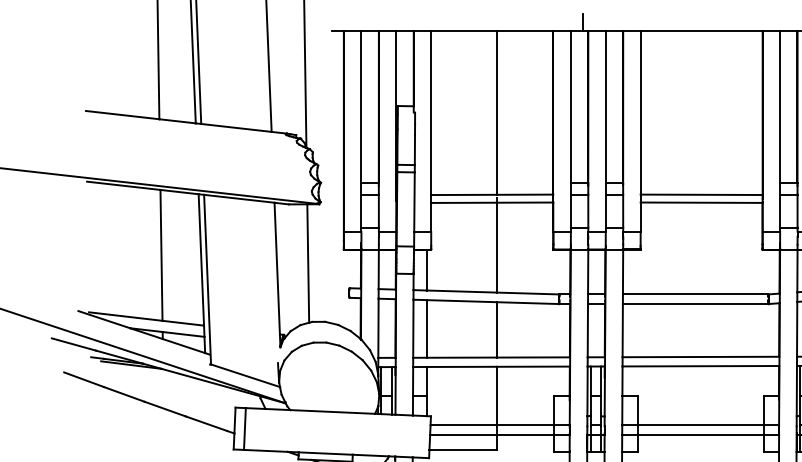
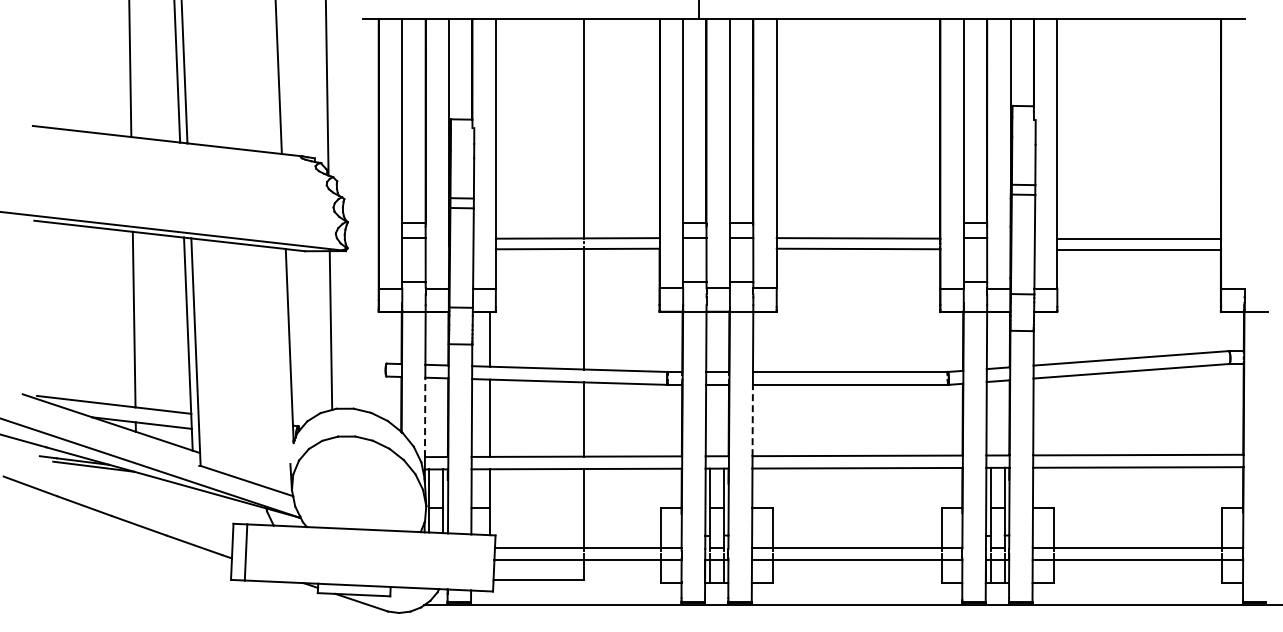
line: (378, 328) -> (425, 417), solid -> dashed
line: (622, 330) -> (752, 420), solid -> dashed

